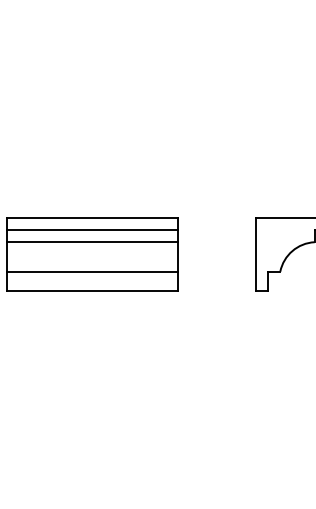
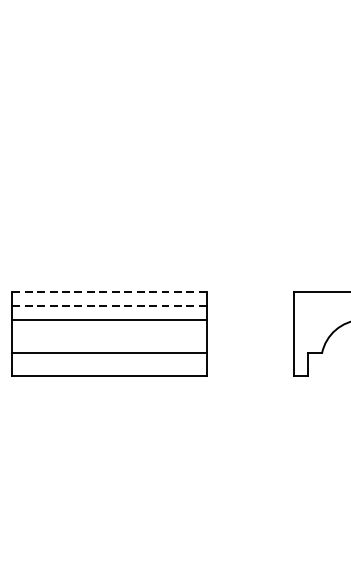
line: (92, 217) -> (109, 292), solid -> dashed
line: (92, 229) -> (109, 305), solid -> dashed

